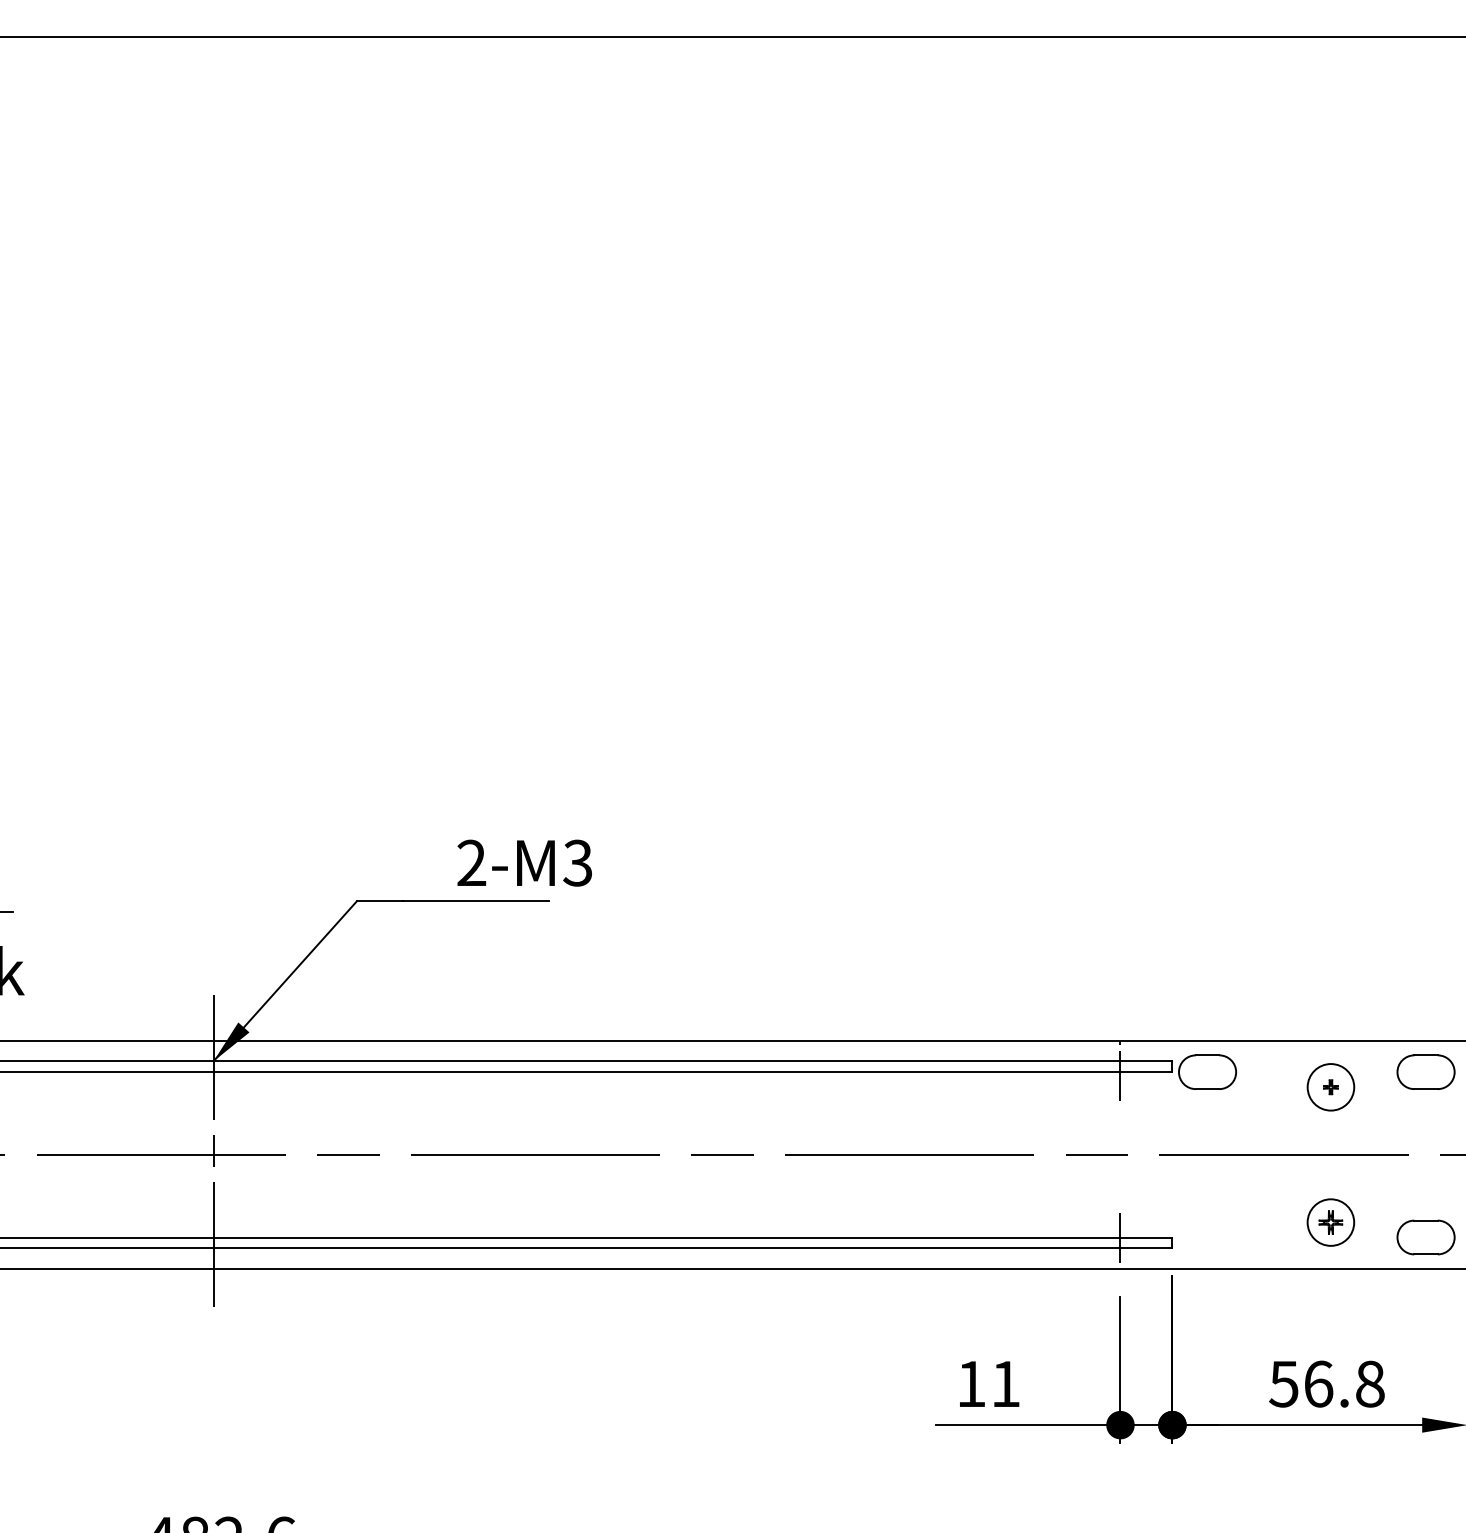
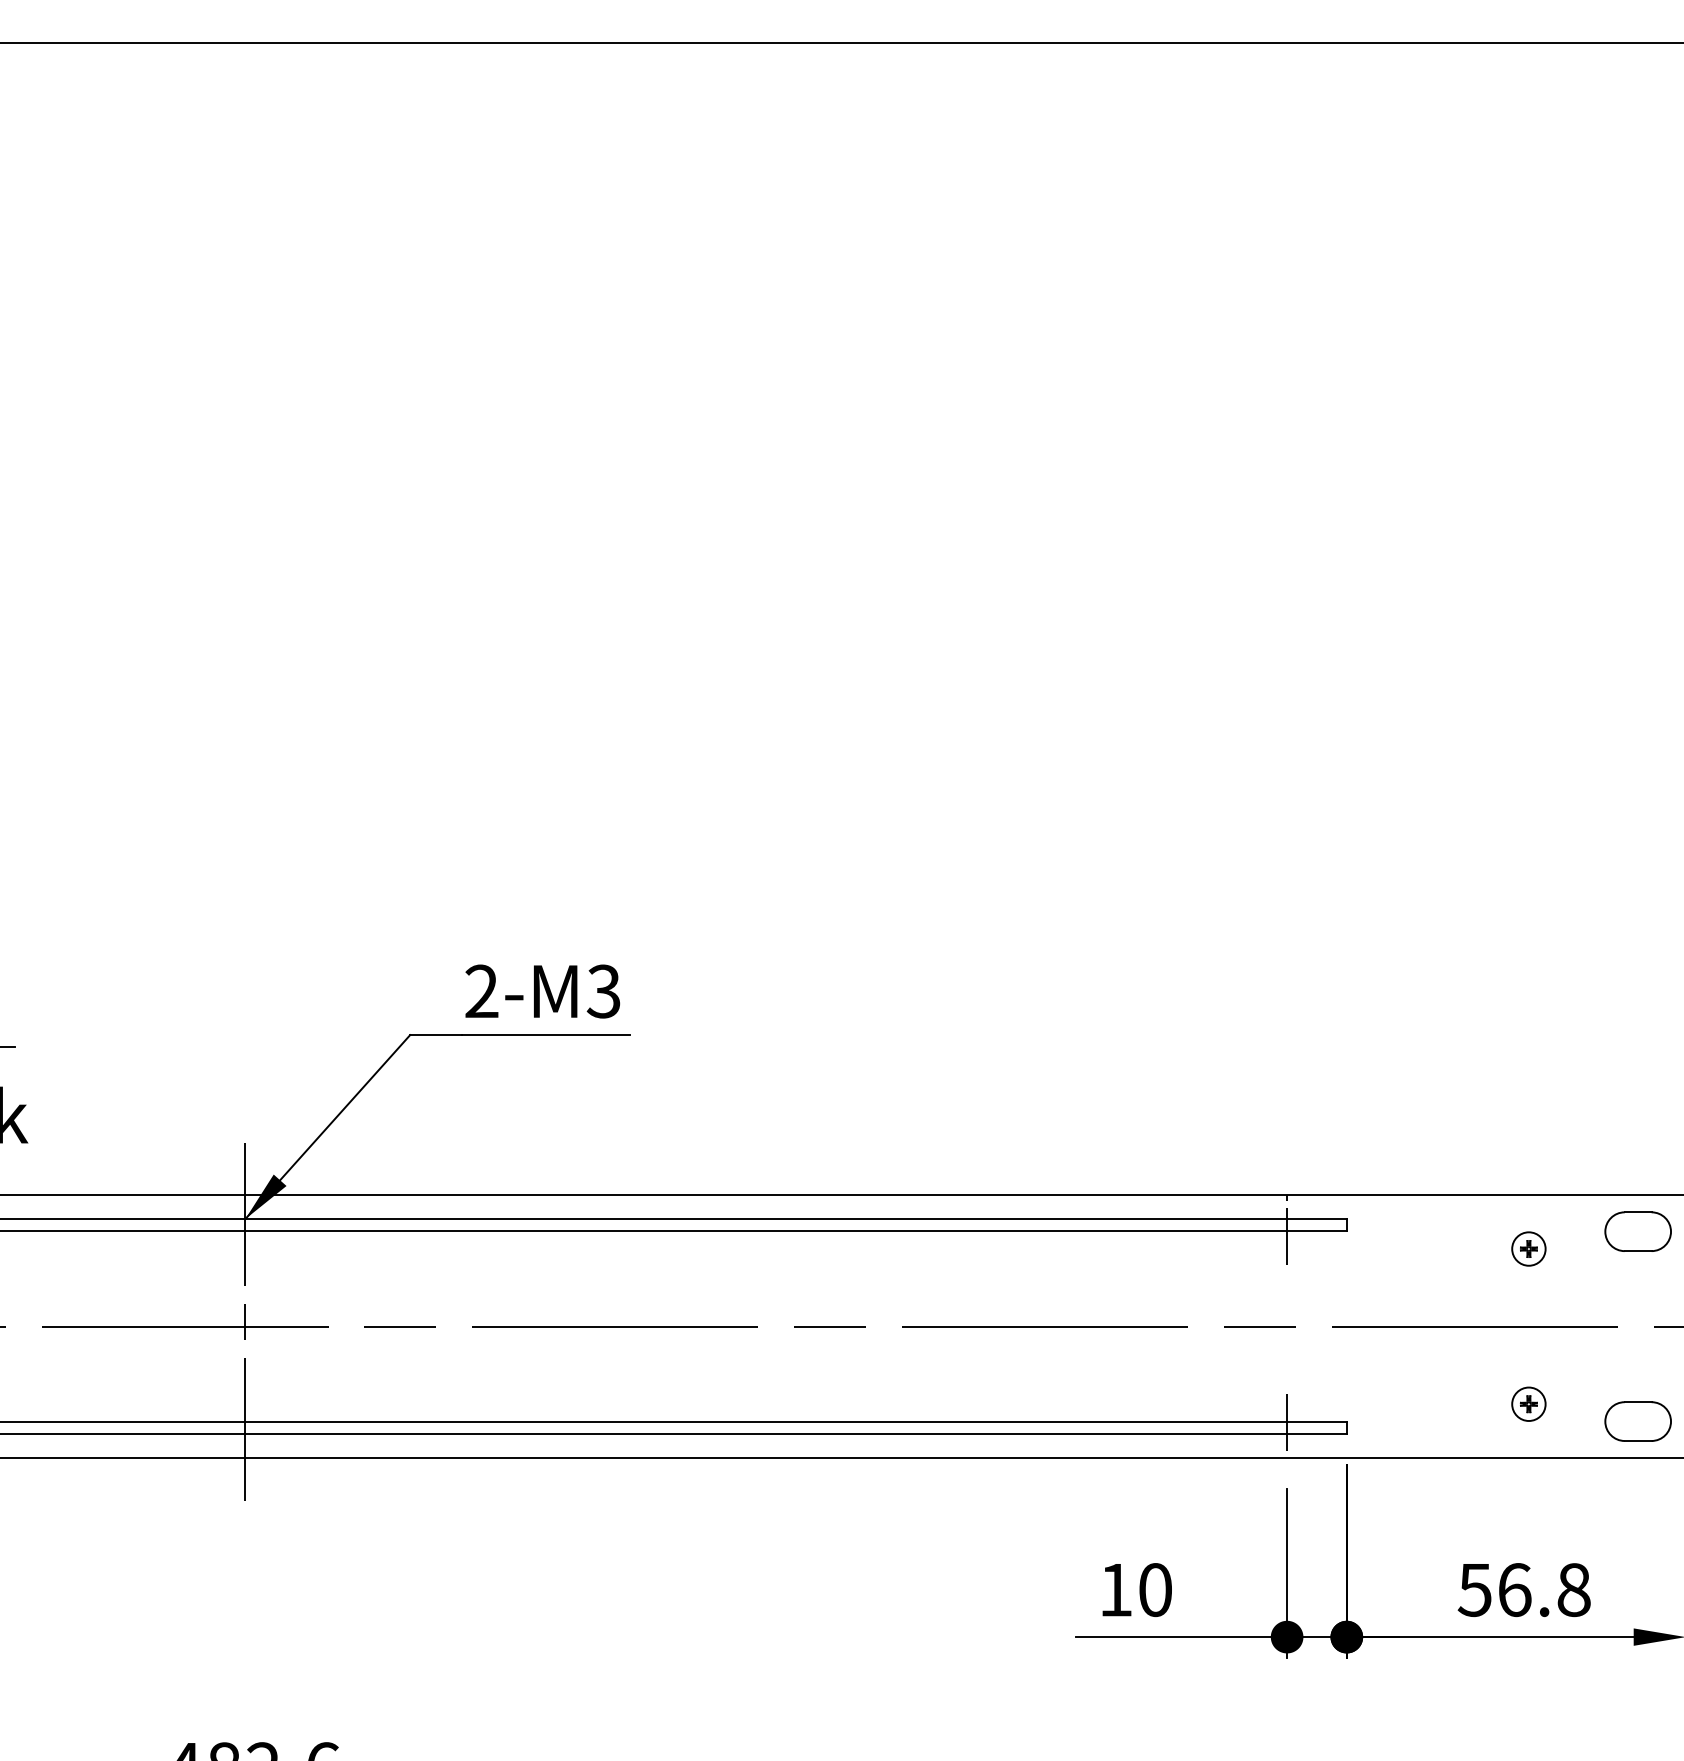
text: (524, 863) -> (542, 991), moved
part: (1206, 1072) -> (1386, 1231), removed
circle: (1330, 1086) -> (1528, 1248), size x0.62
part: (1330, 1221) -> (1528, 1403), size x0.62
text: (1005, 1384) -> (1155, 1590), 11 -> 10

